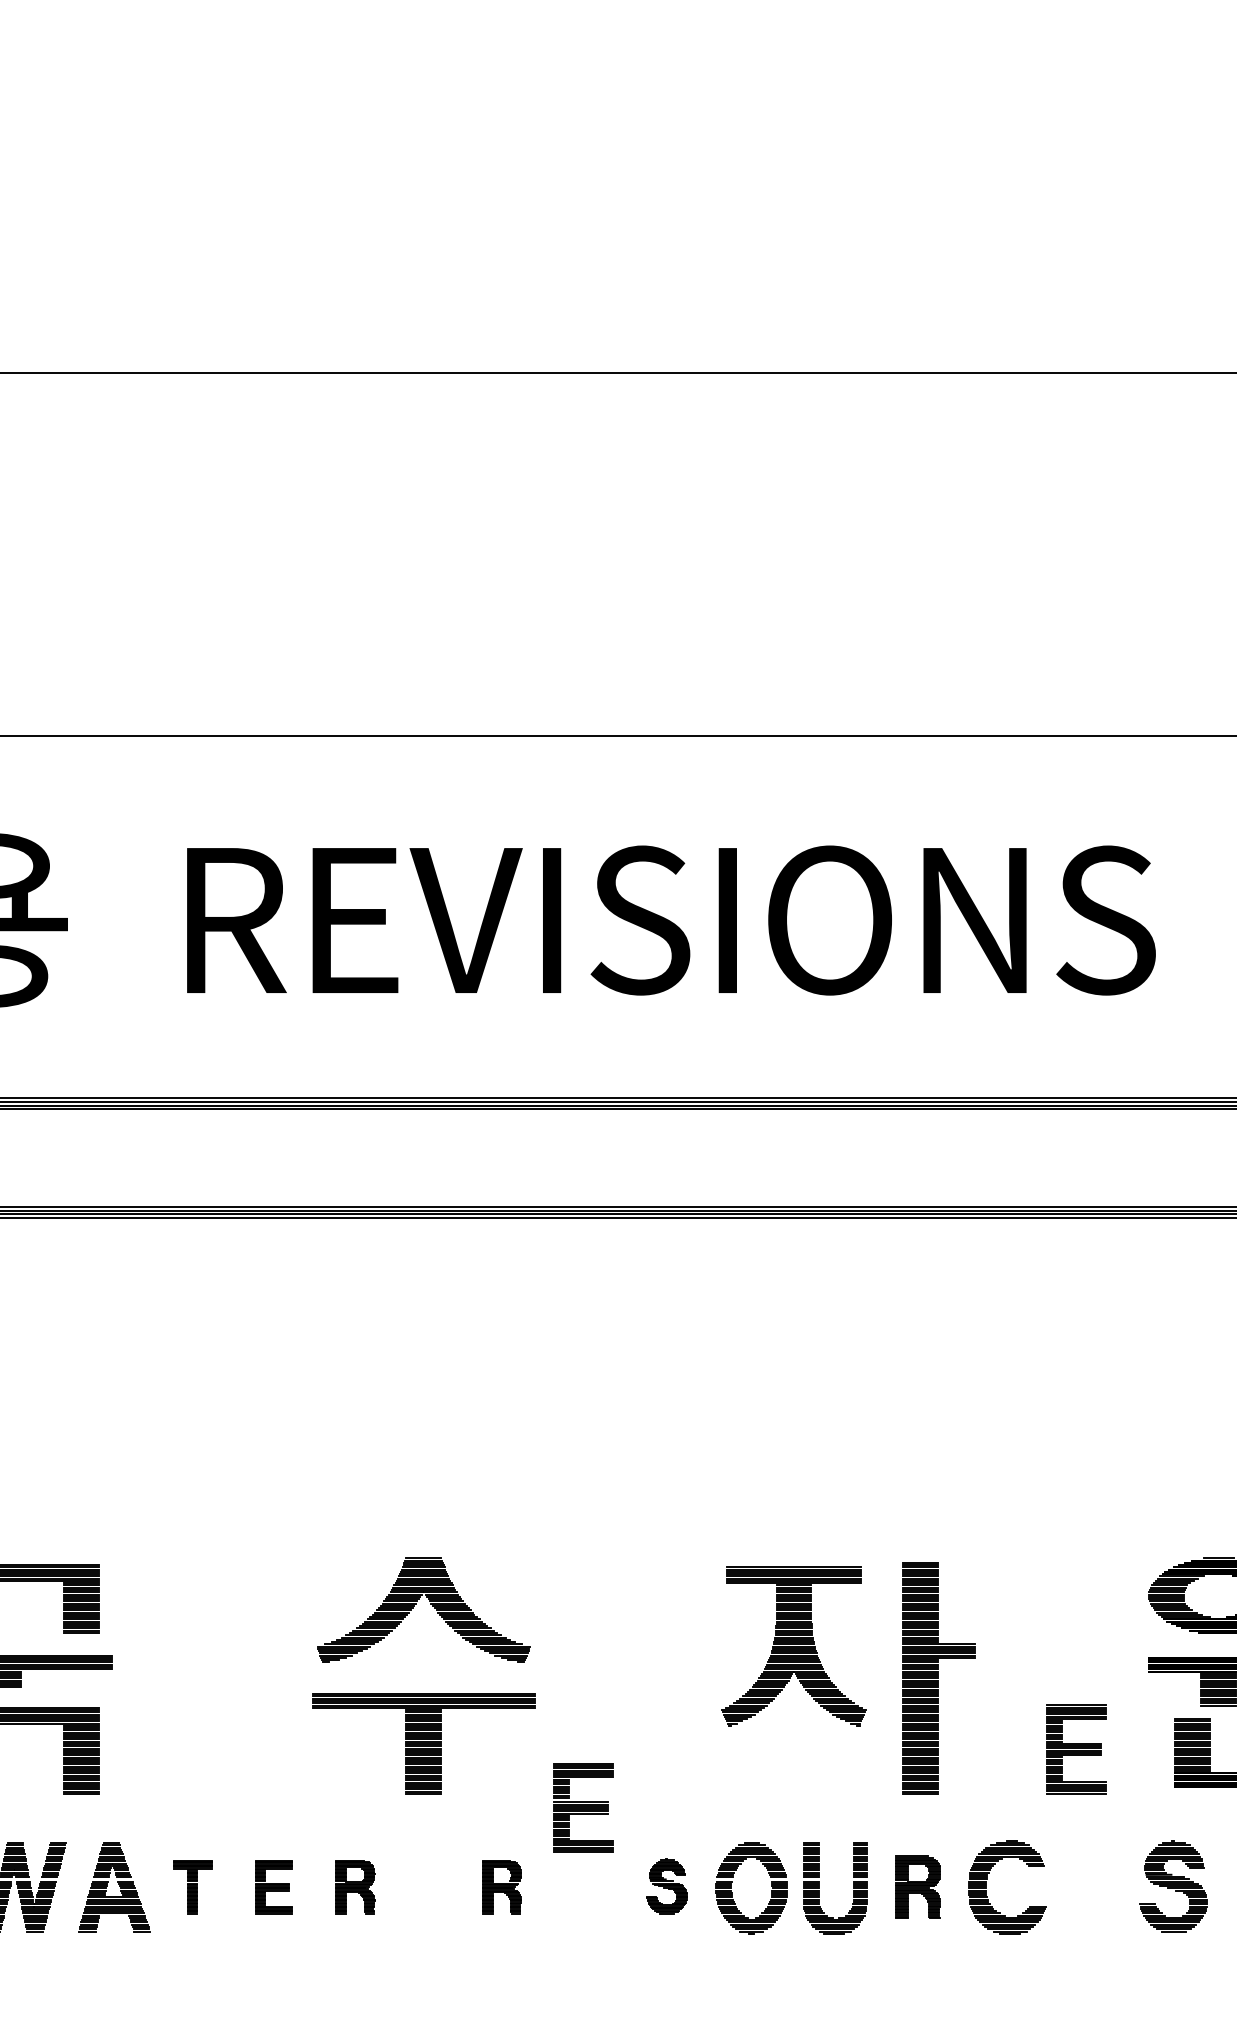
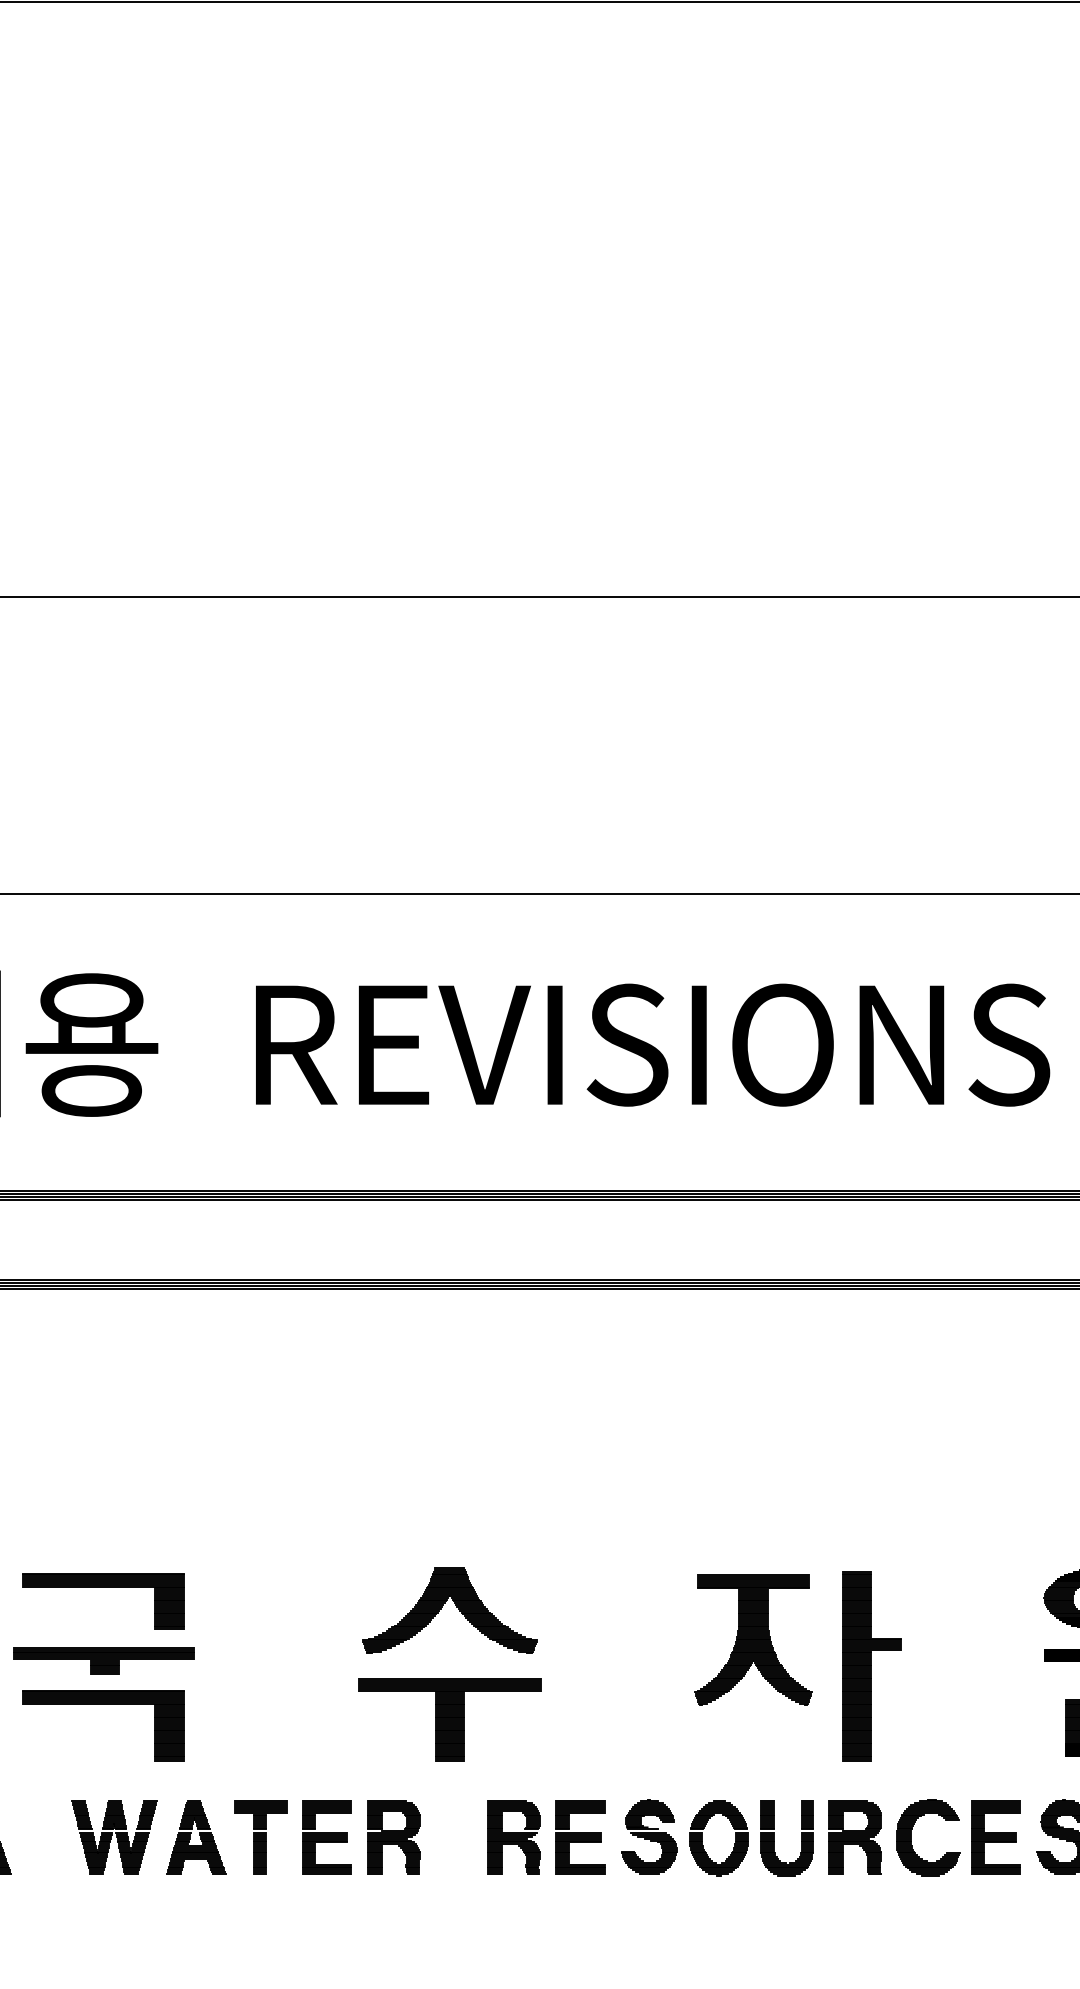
part: (1075, 1749) -> (995, 1837), moved
part: (583, 1807) -> (580, 1837), moved
part: (667, 1885) -> (649, 1836), size x1.67
part: (192, 1887) -> (260, 1837), size x1.67
part: (273, 1887) -> (326, 1837), size x1.67
part: (354, 1887) -> (393, 1837), size x1.67
part: (501, 1887) -> (513, 1837), size x1.67
part: (917, 1887) -> (854, 1837), size x1.43

